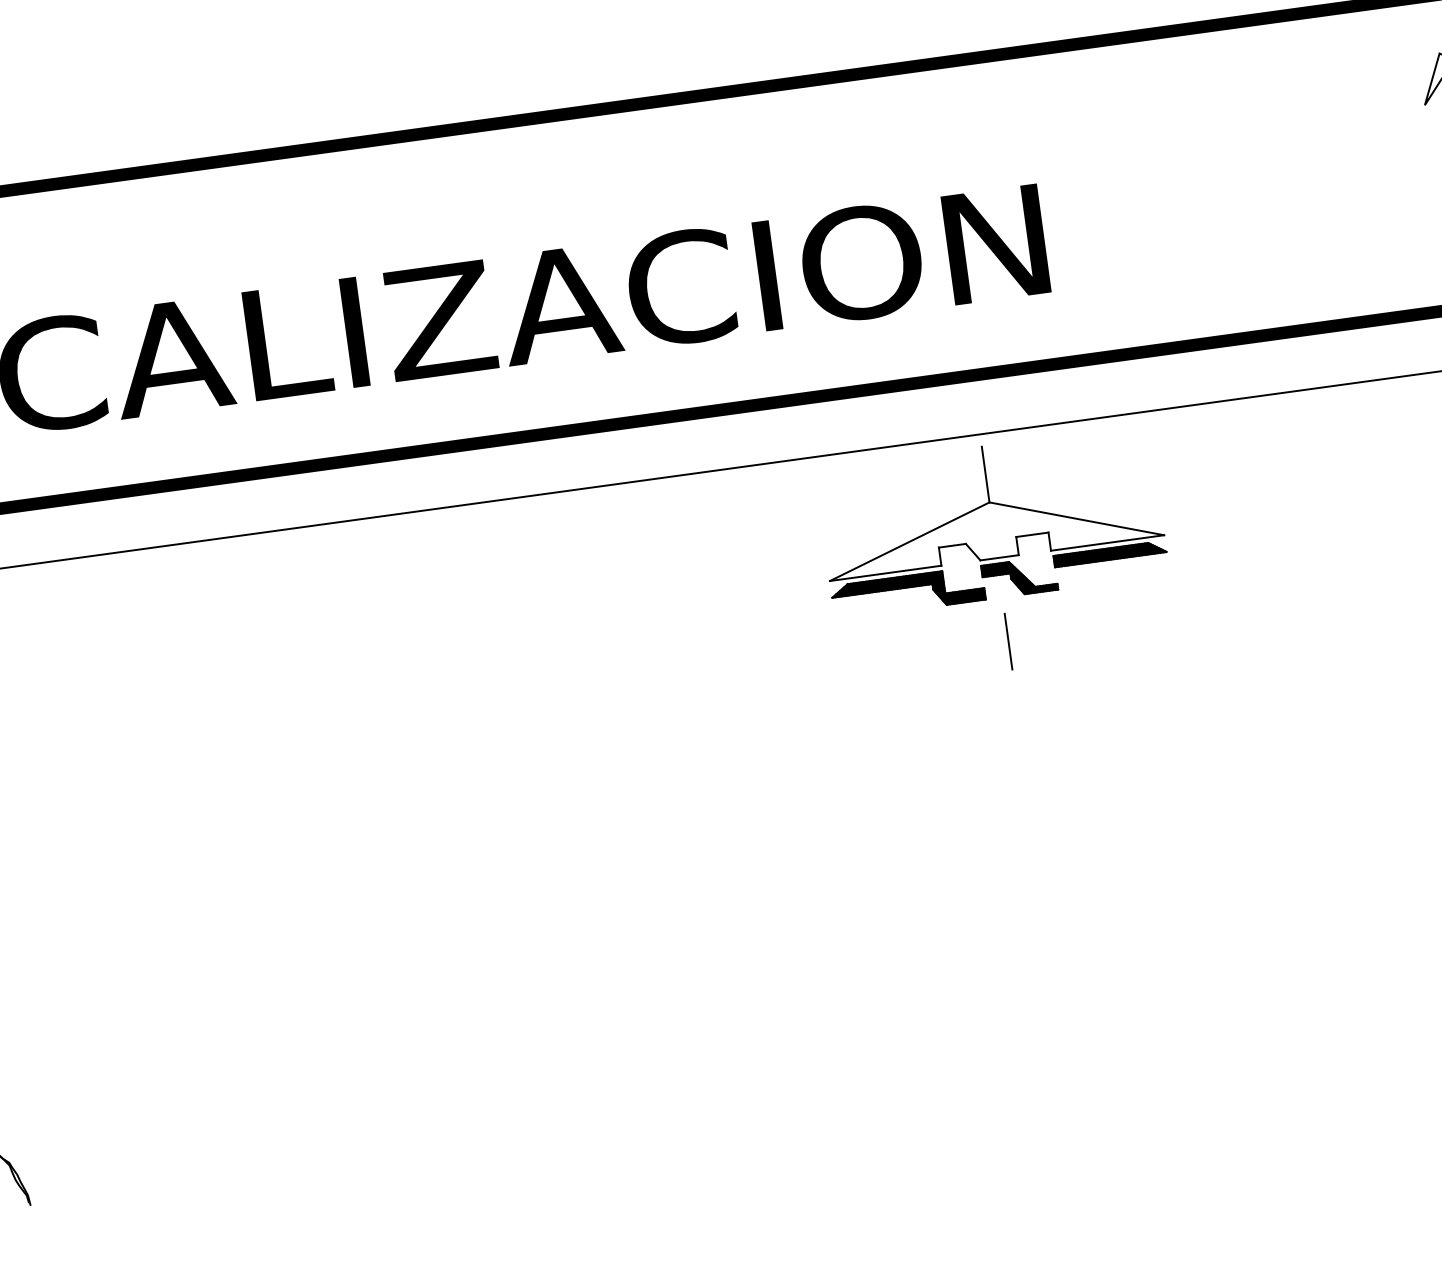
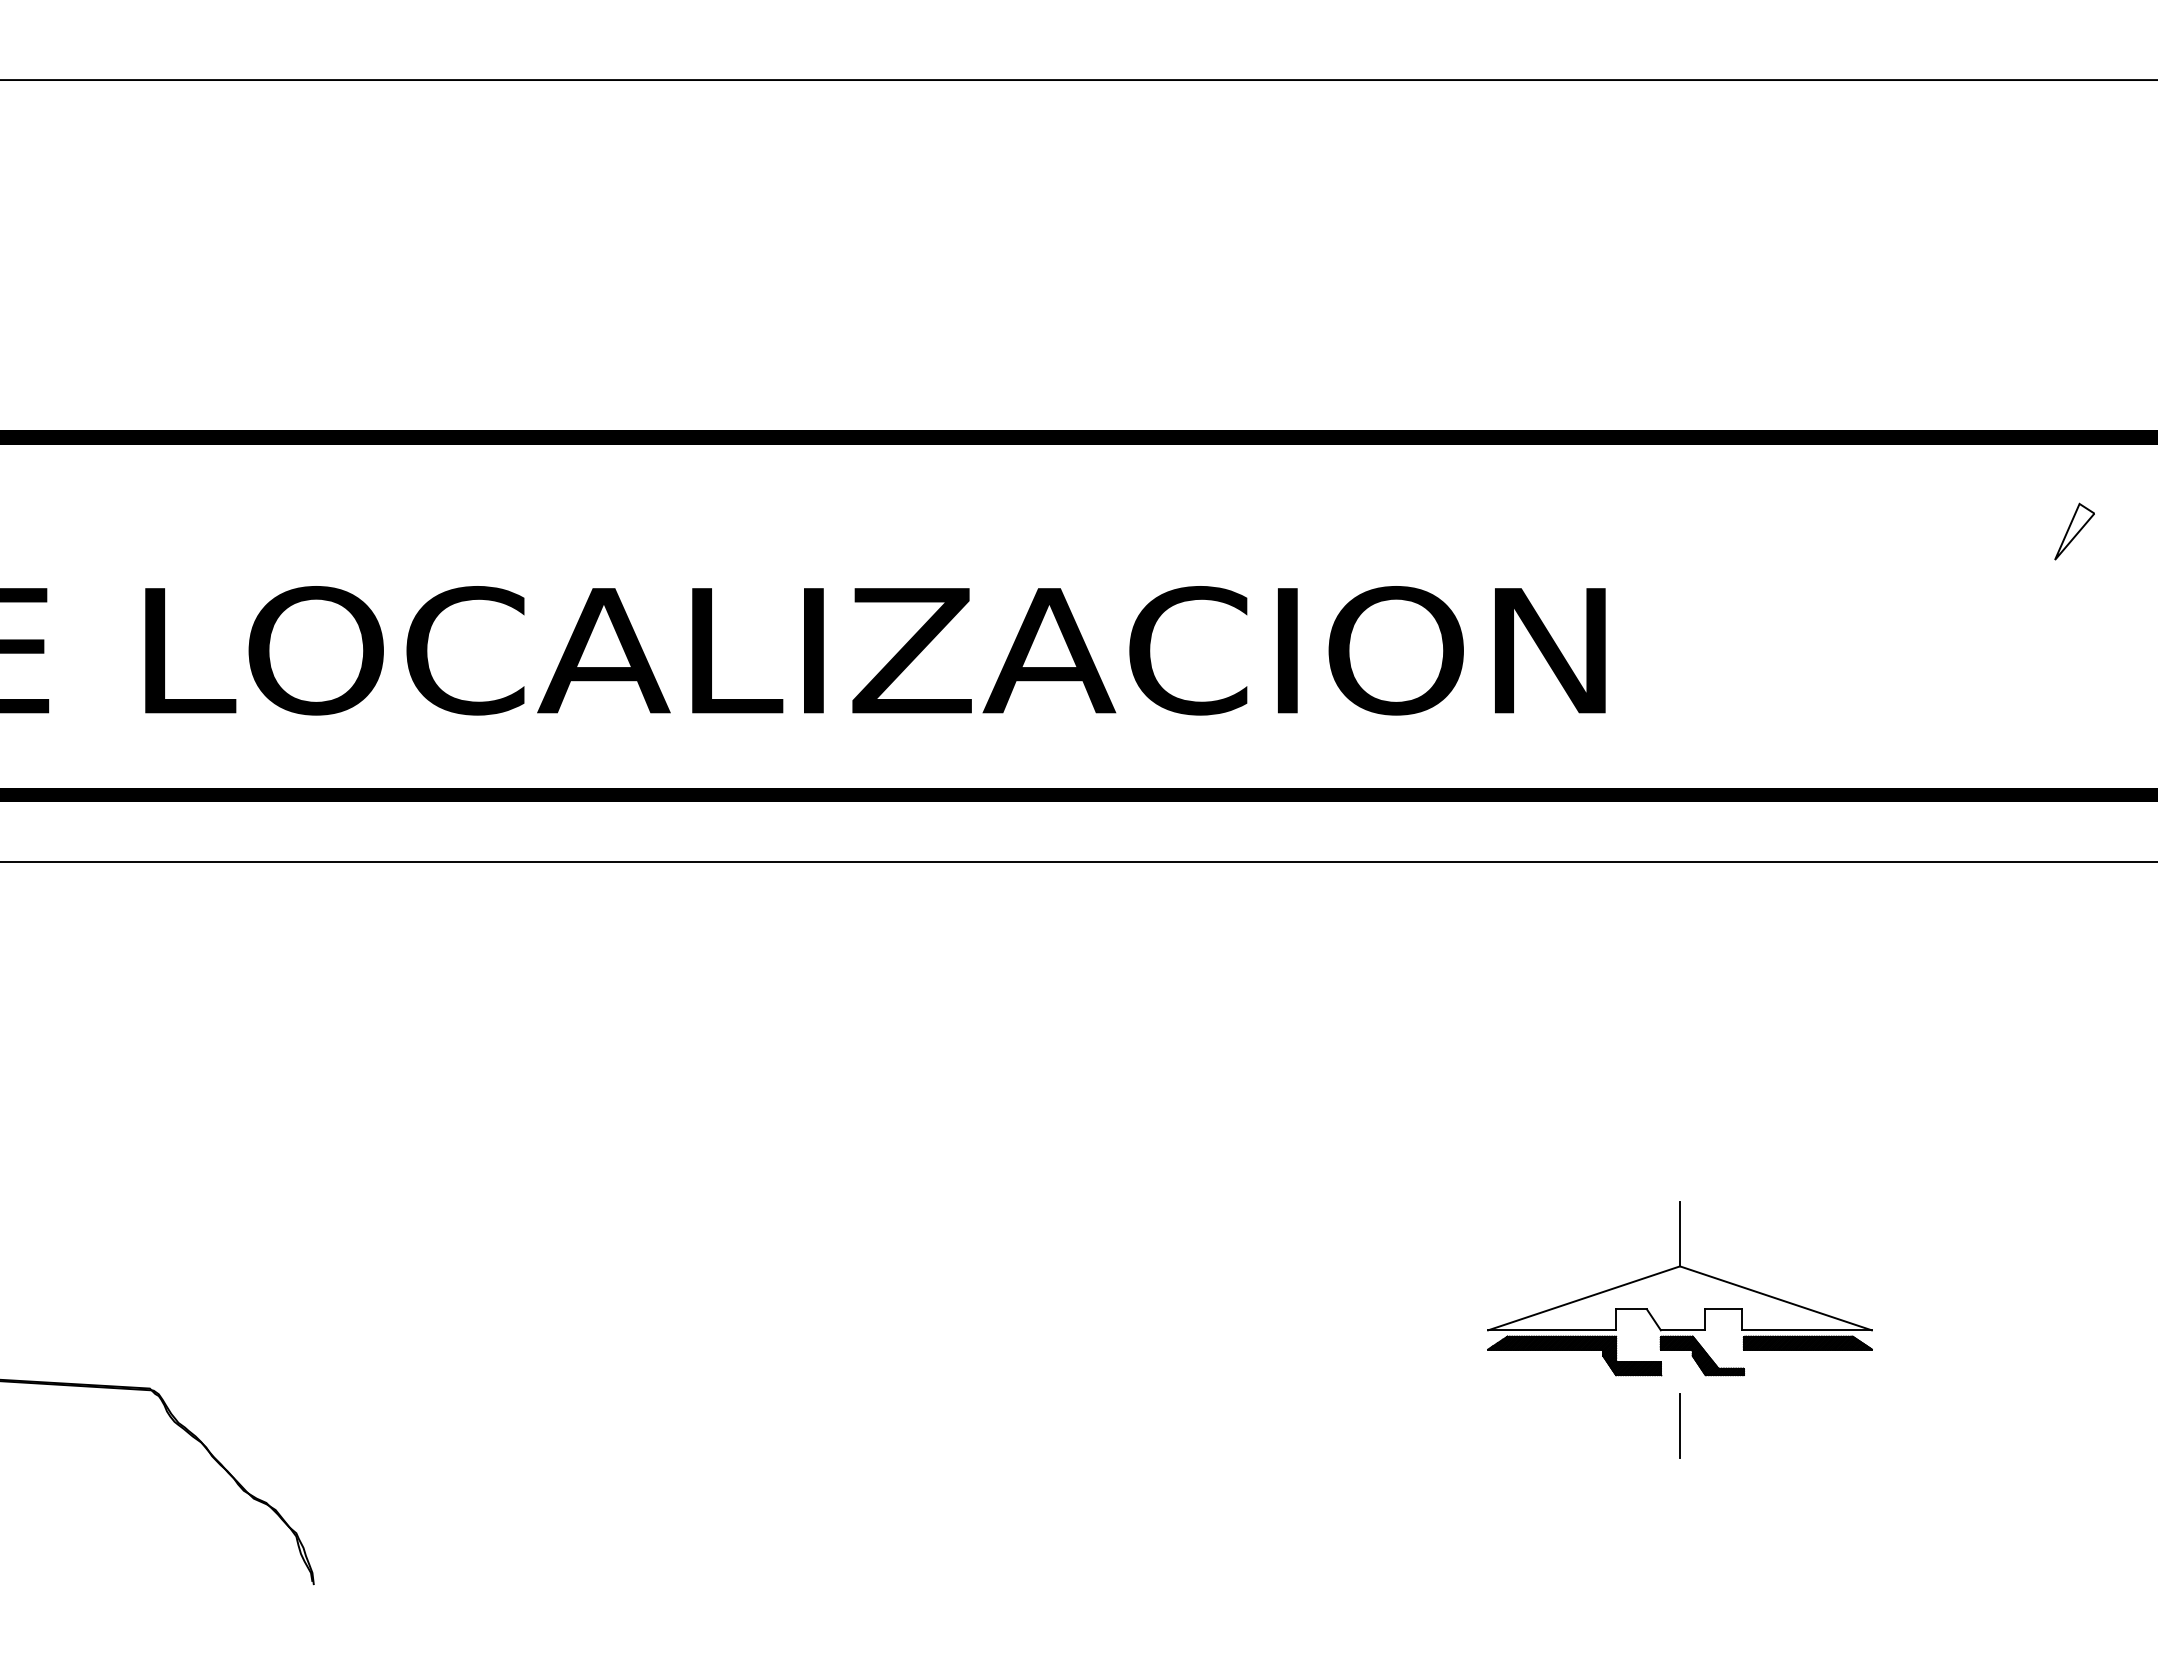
part: (996, 557) -> (1679, 1329), moved

